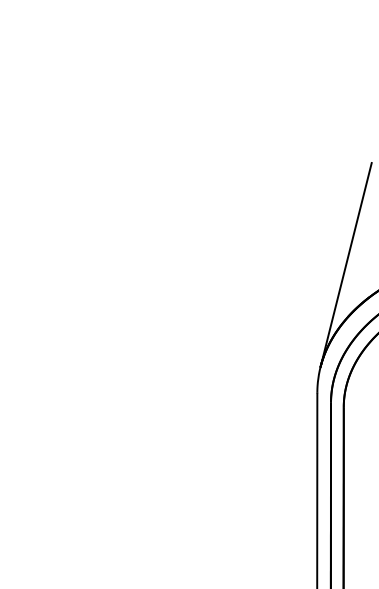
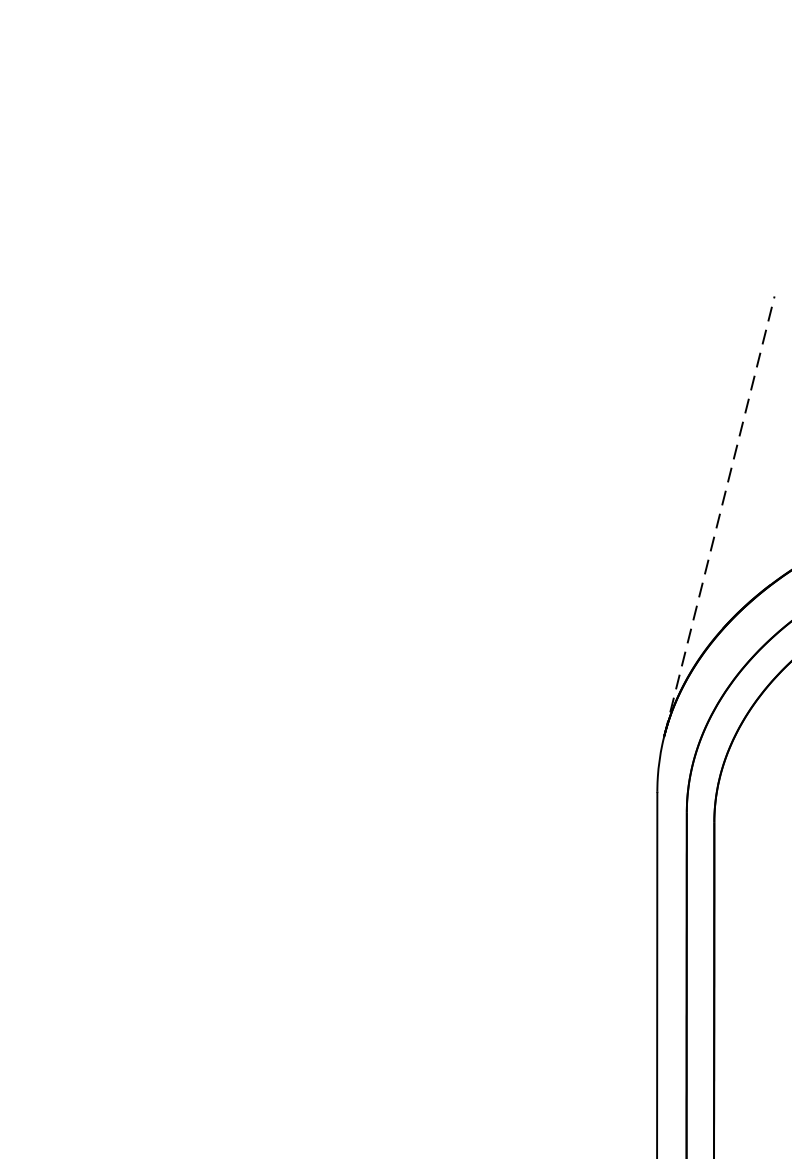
line: (346, 264) -> (720, 515), solid -> dashed

